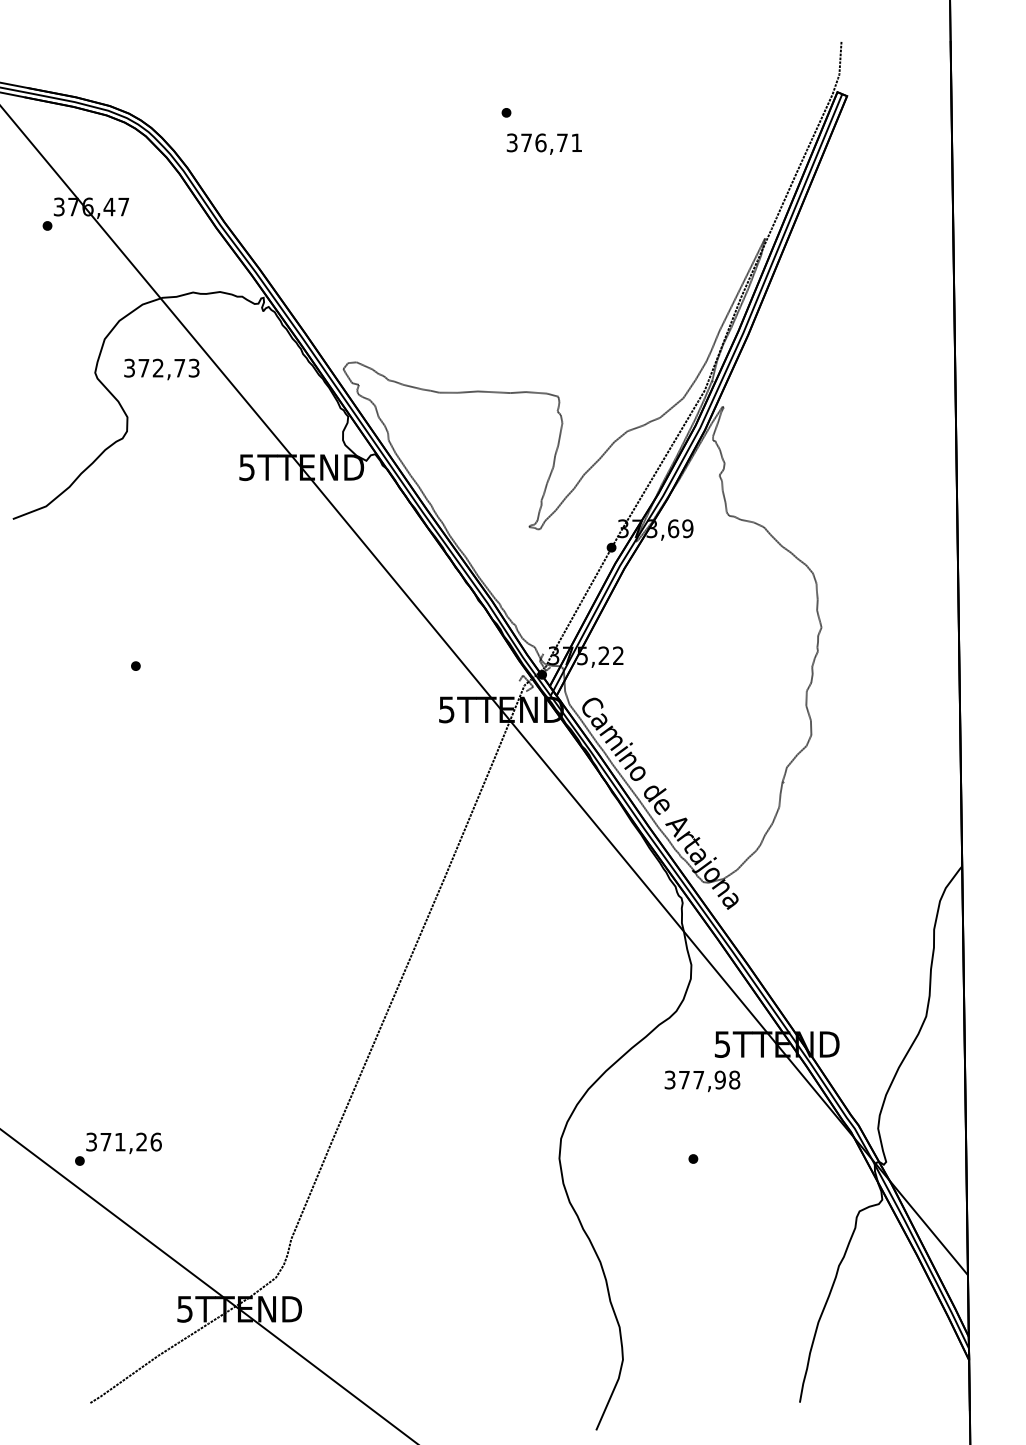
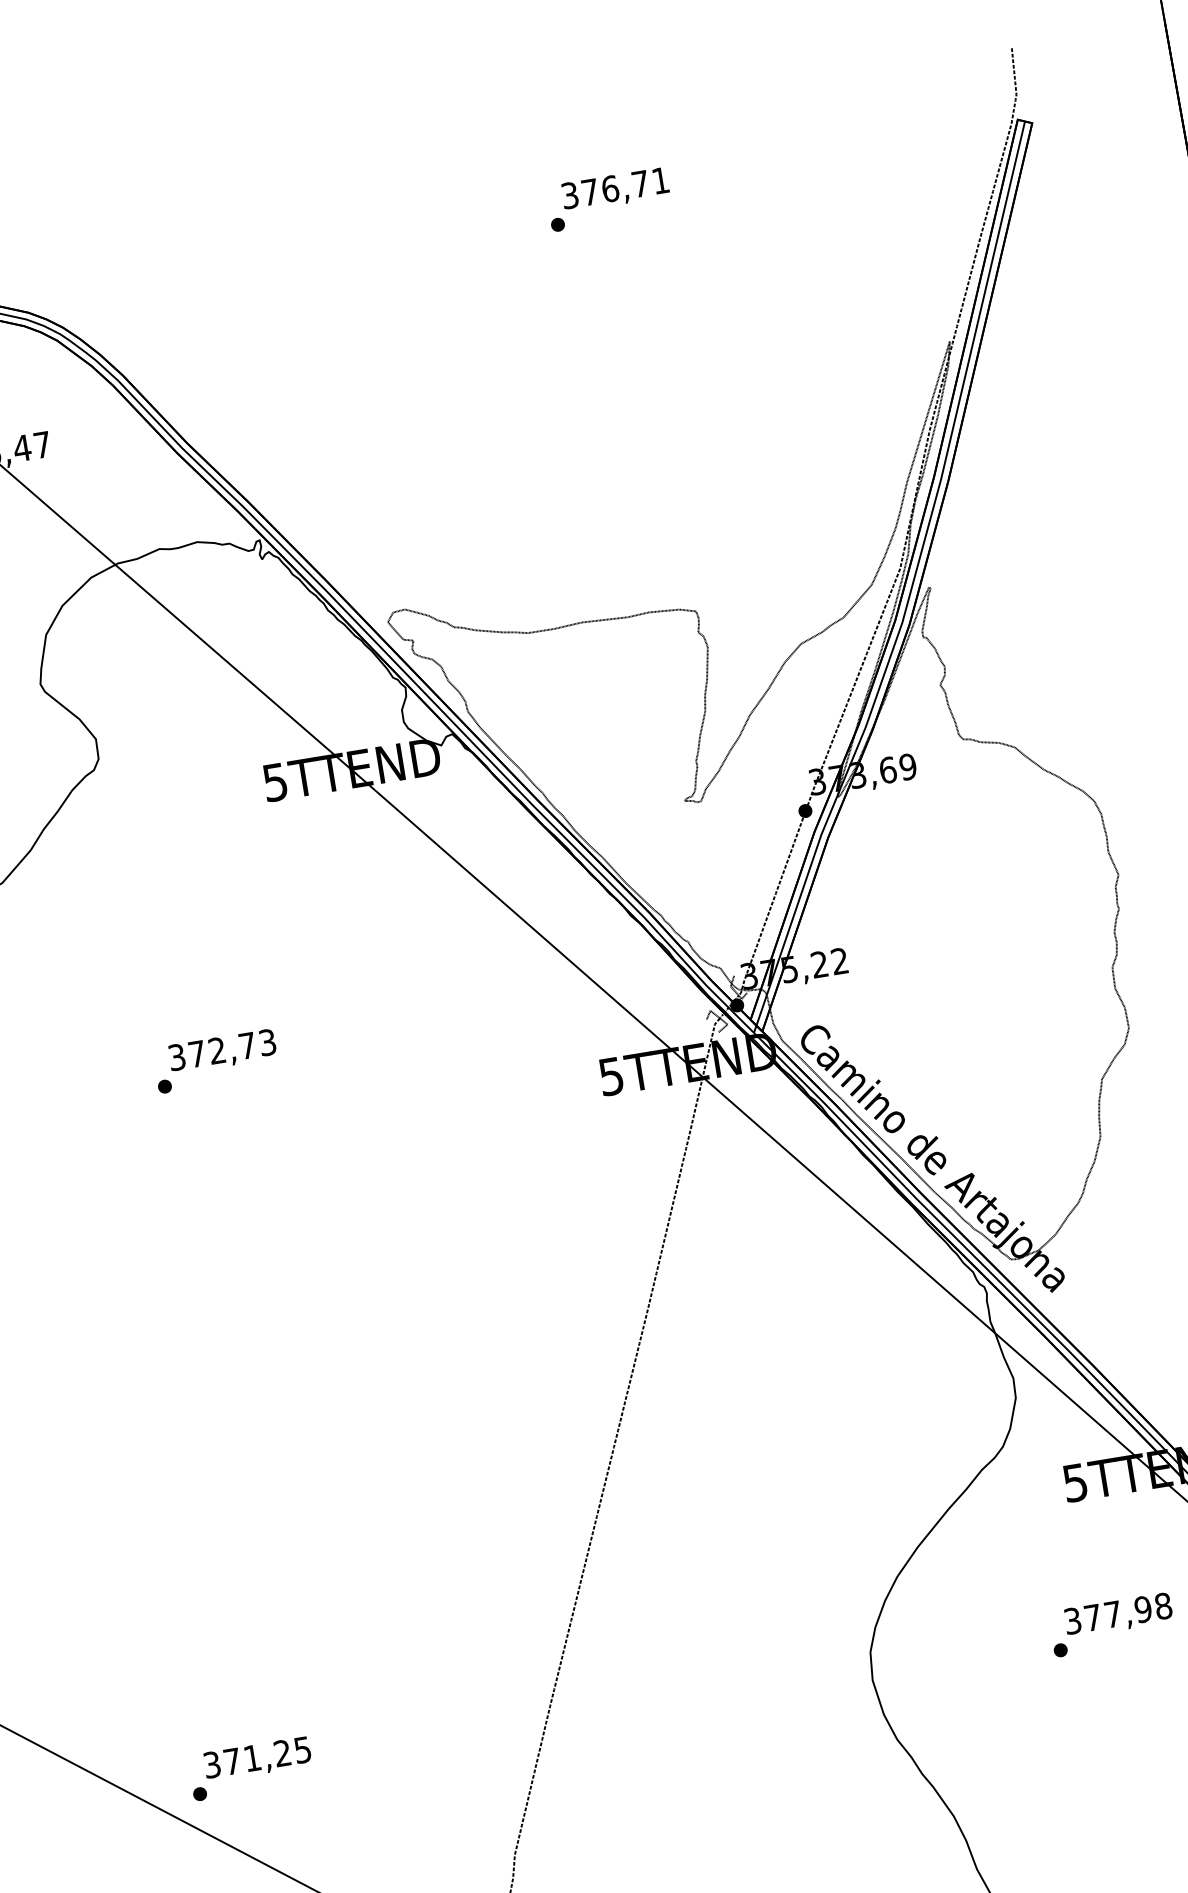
text: (543, 143) -> (614, 189), moved
text: (161, 369) -> (222, 1051), moved
text: (702, 1081) -> (1118, 1615), moved
text: (155, 1141) -> (301, 1749), 371,26 -> 371,25

